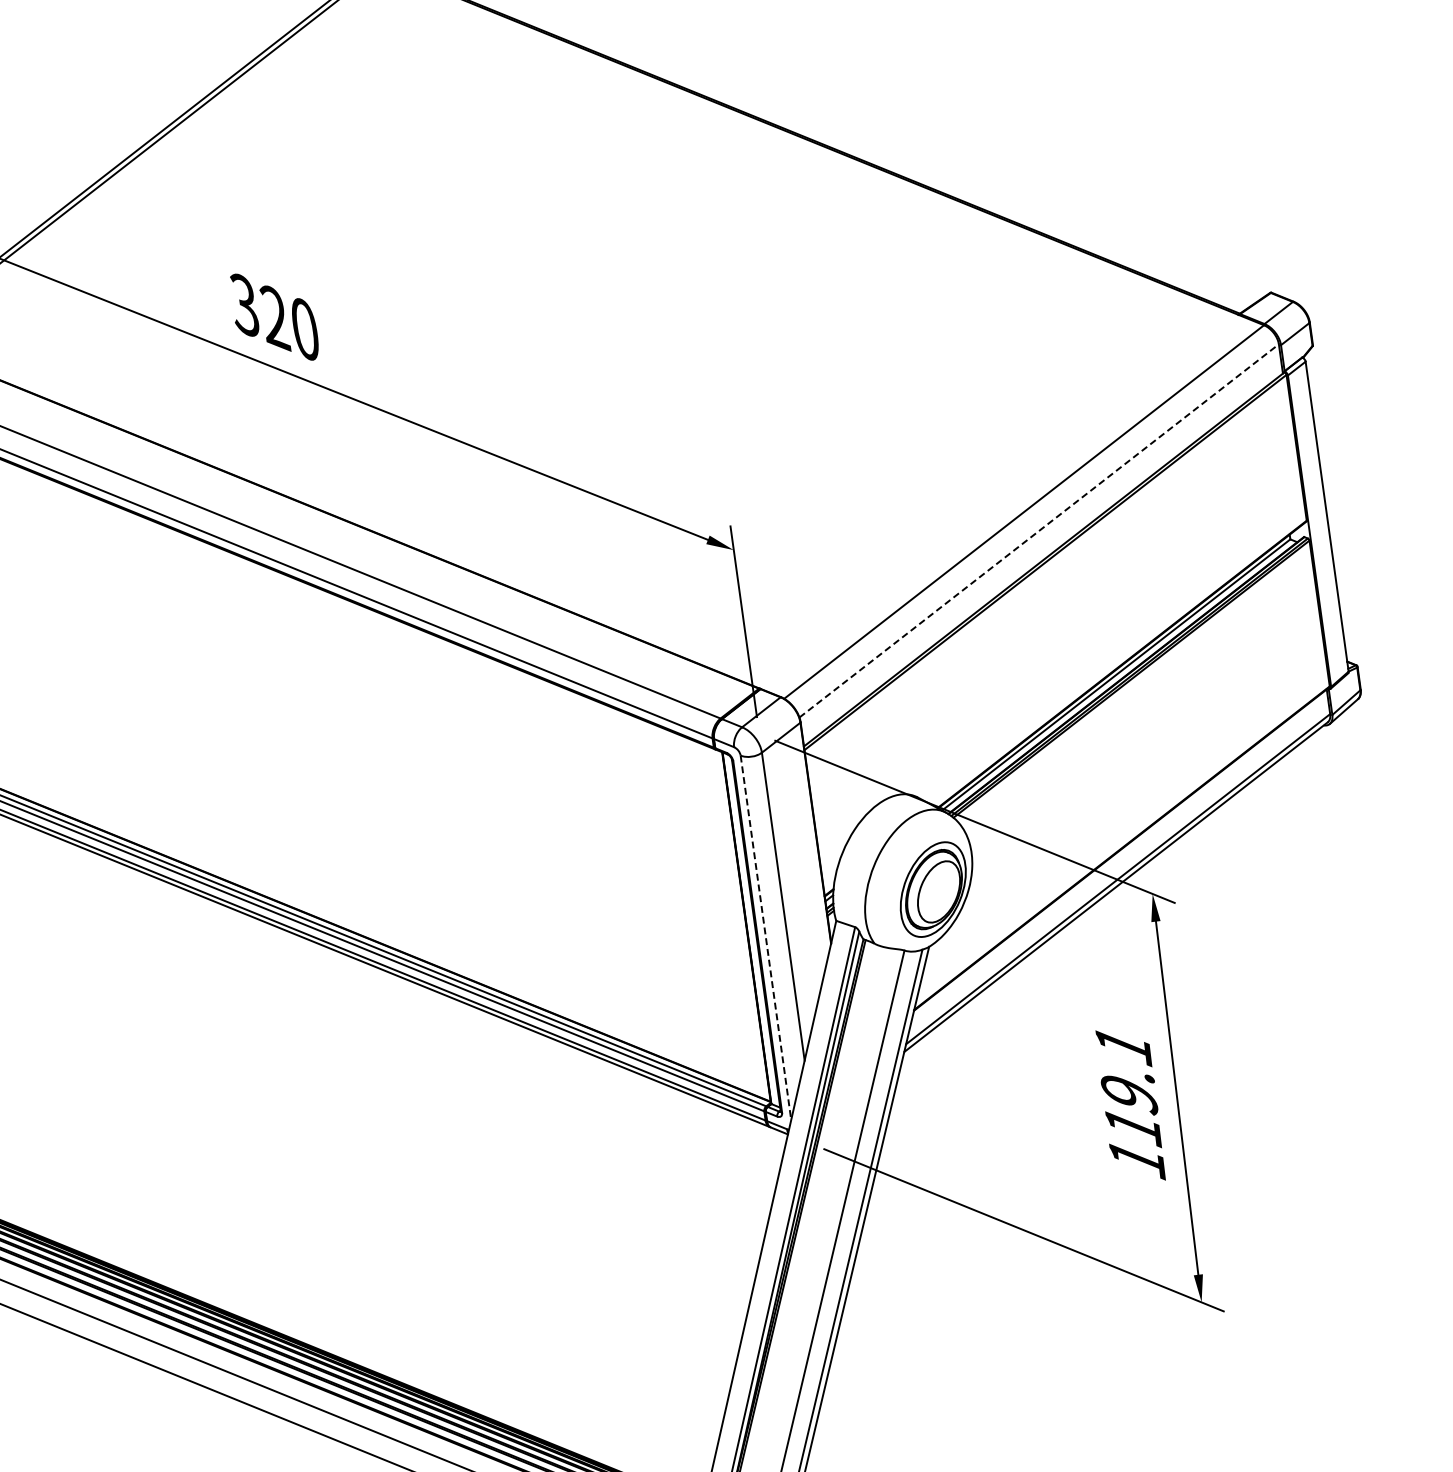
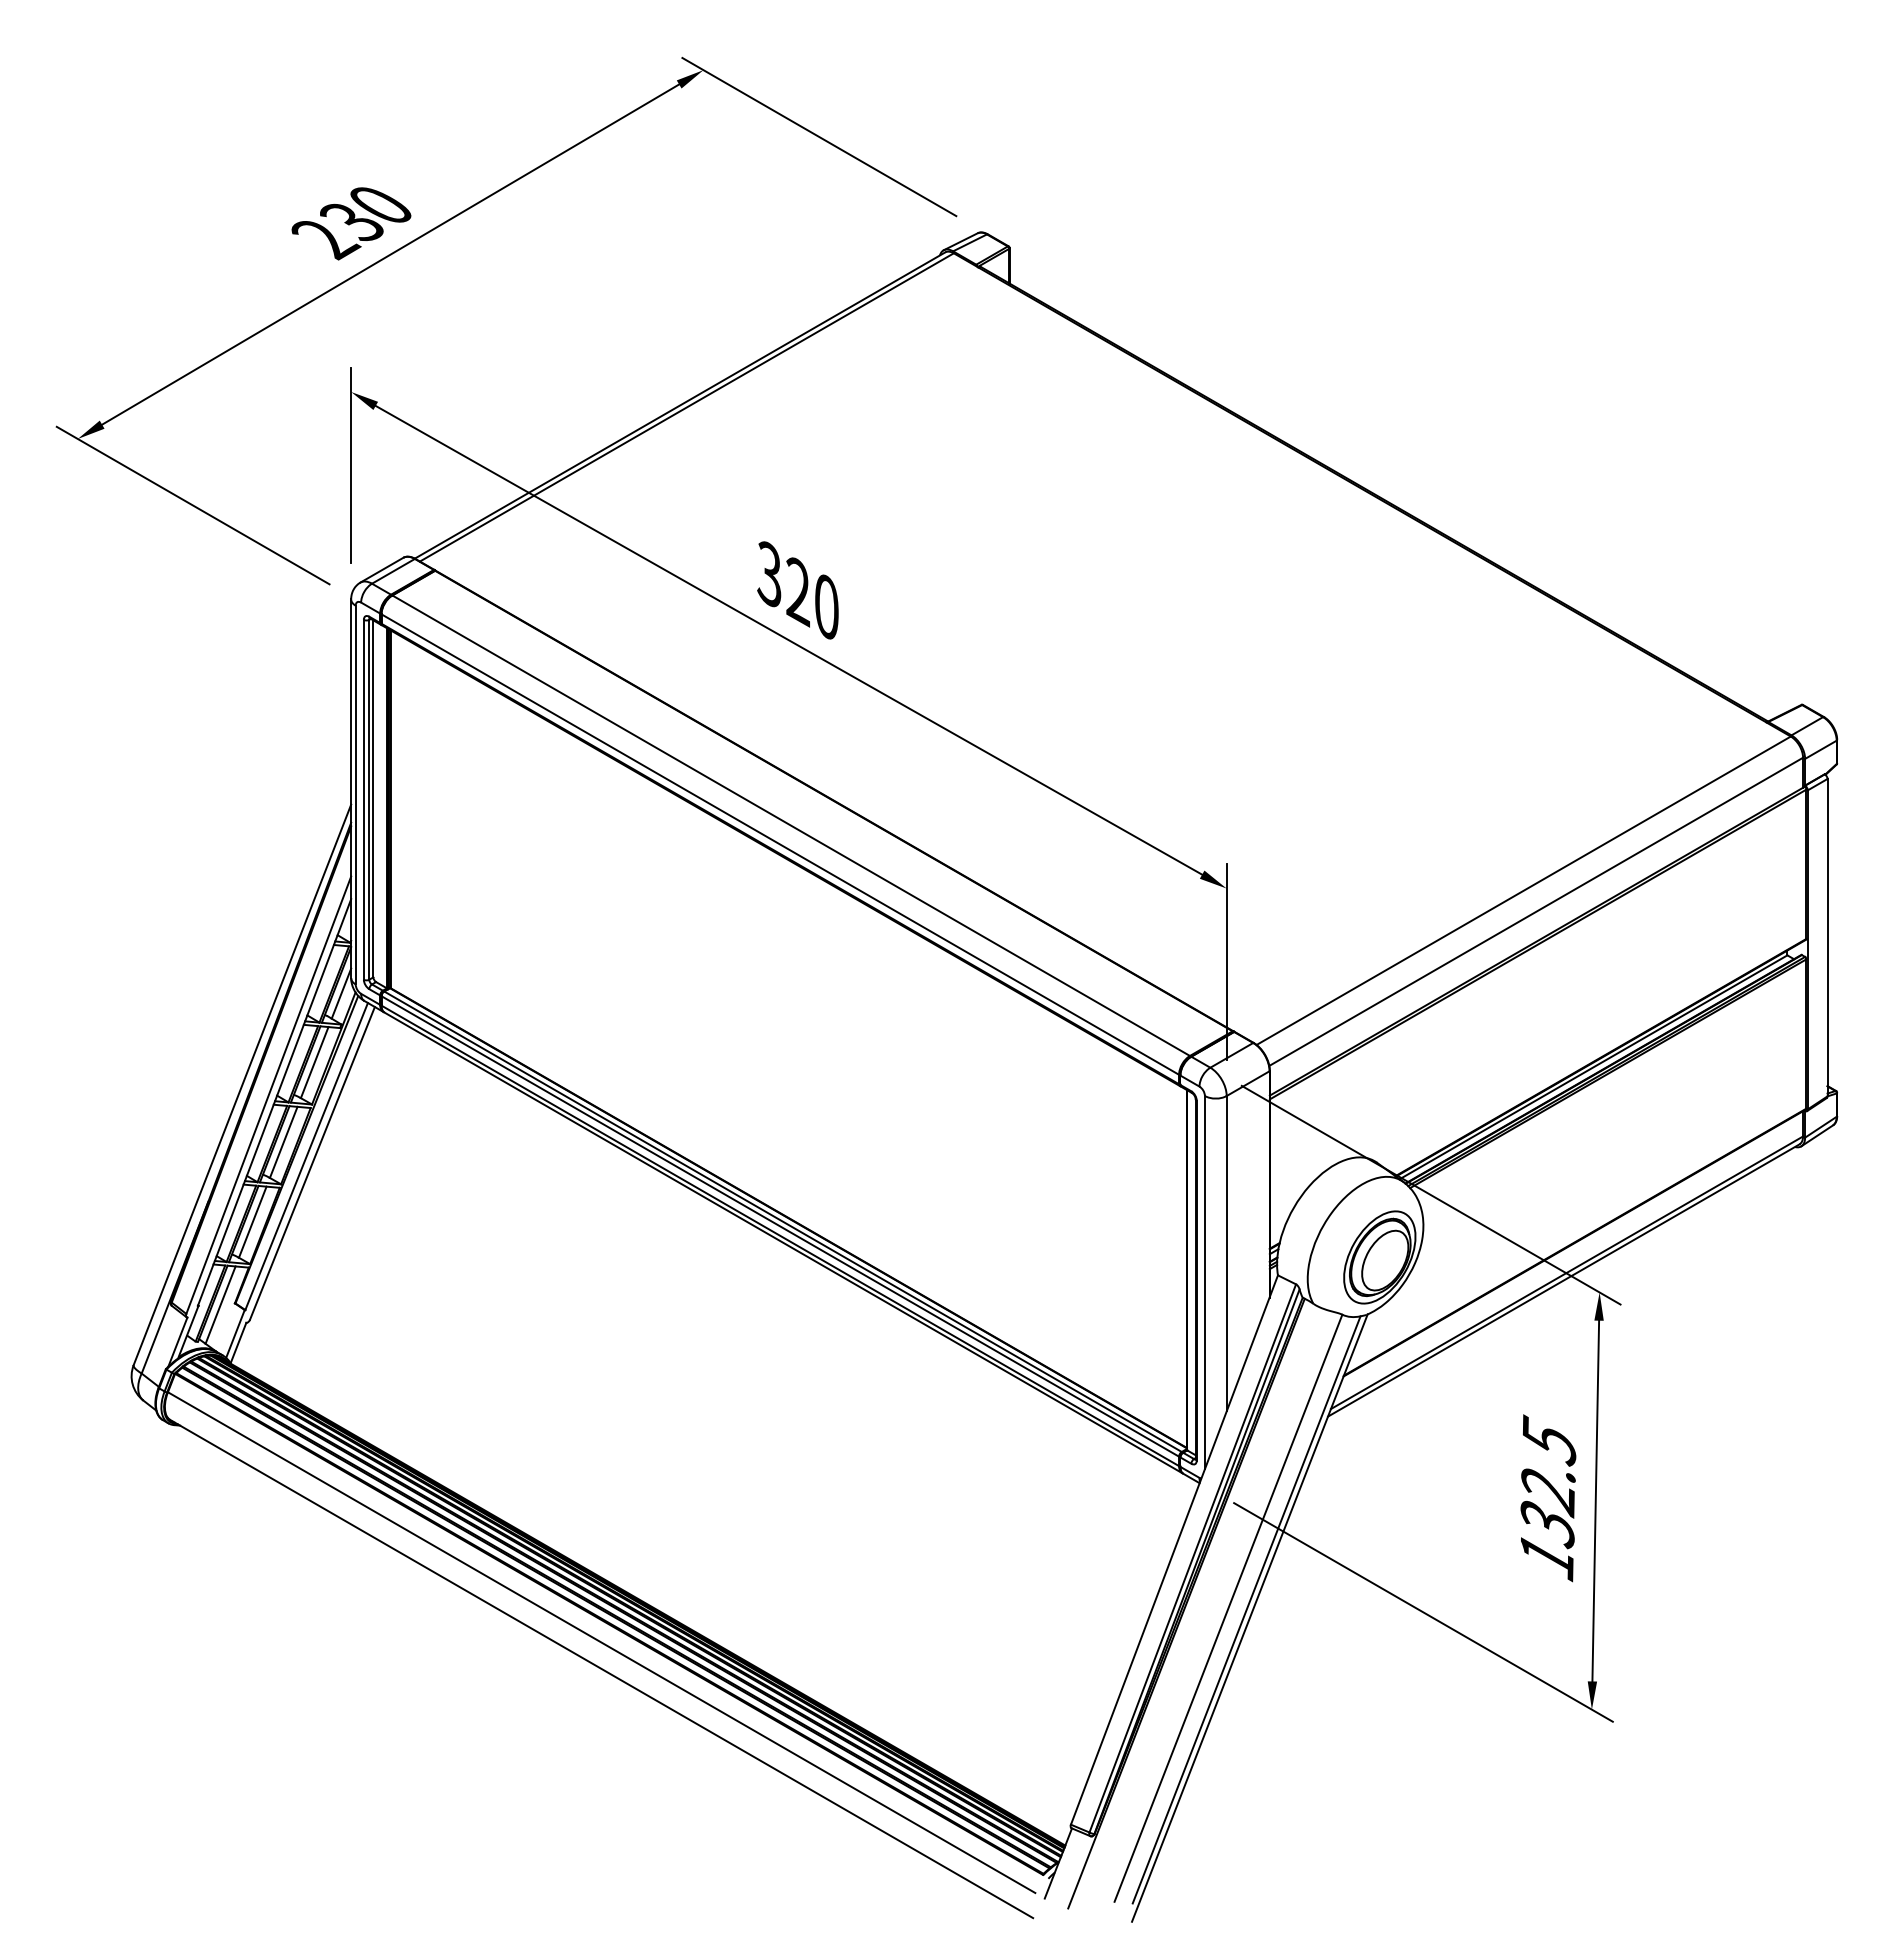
line: (1039, 530) -> (1536, 911), dashed -> solid
line: (765, 937) -> (1204, 1282), dashed -> solid
text: (1128, 1085) -> (1548, 1481), 119.1 -> 132.5

